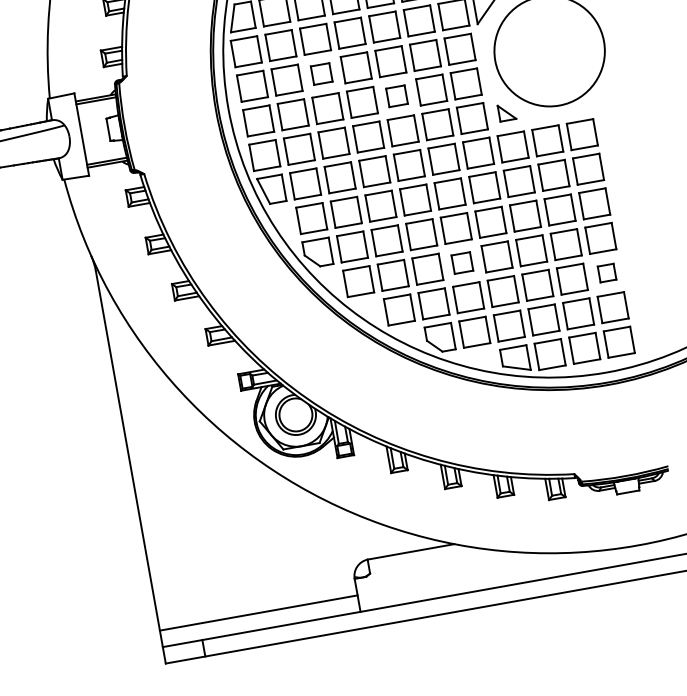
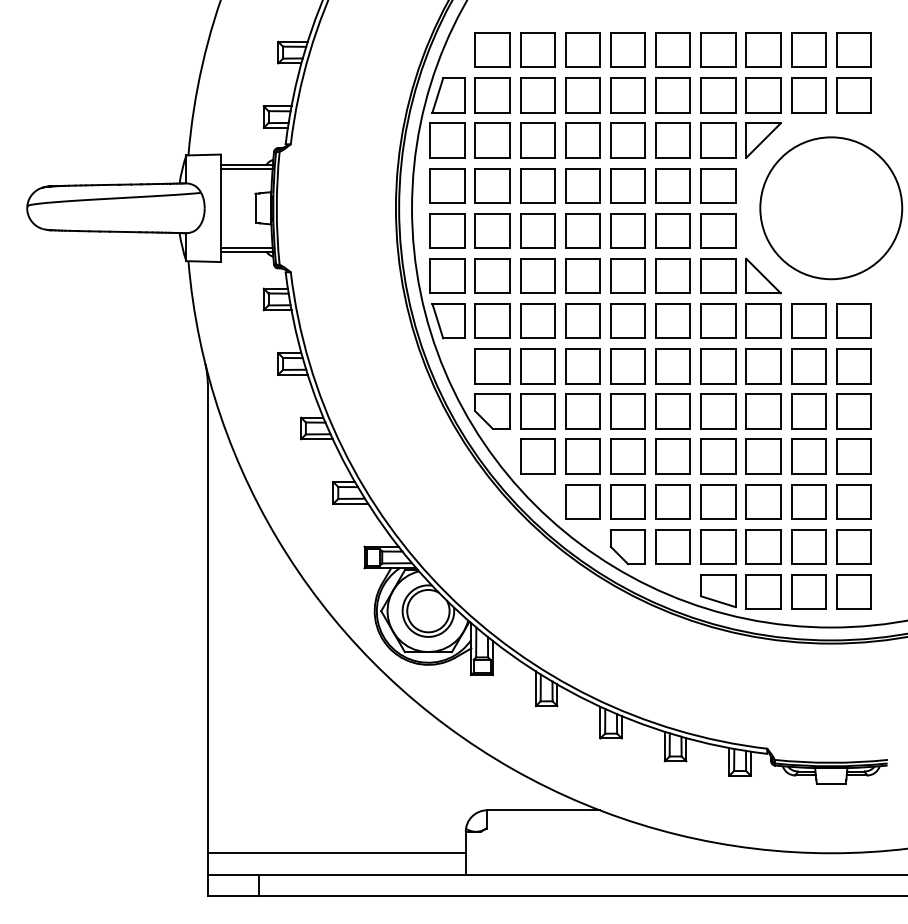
part: (321, 73) -> (537, 185), size x1.43
part: (396, 96) -> (627, 230), size x1.43
part: (506, 111) -> (763, 275), size x1.67
part: (461, 263) -> (672, 456), size x1.43
part: (606, 272) -> (853, 501), size x1.67

